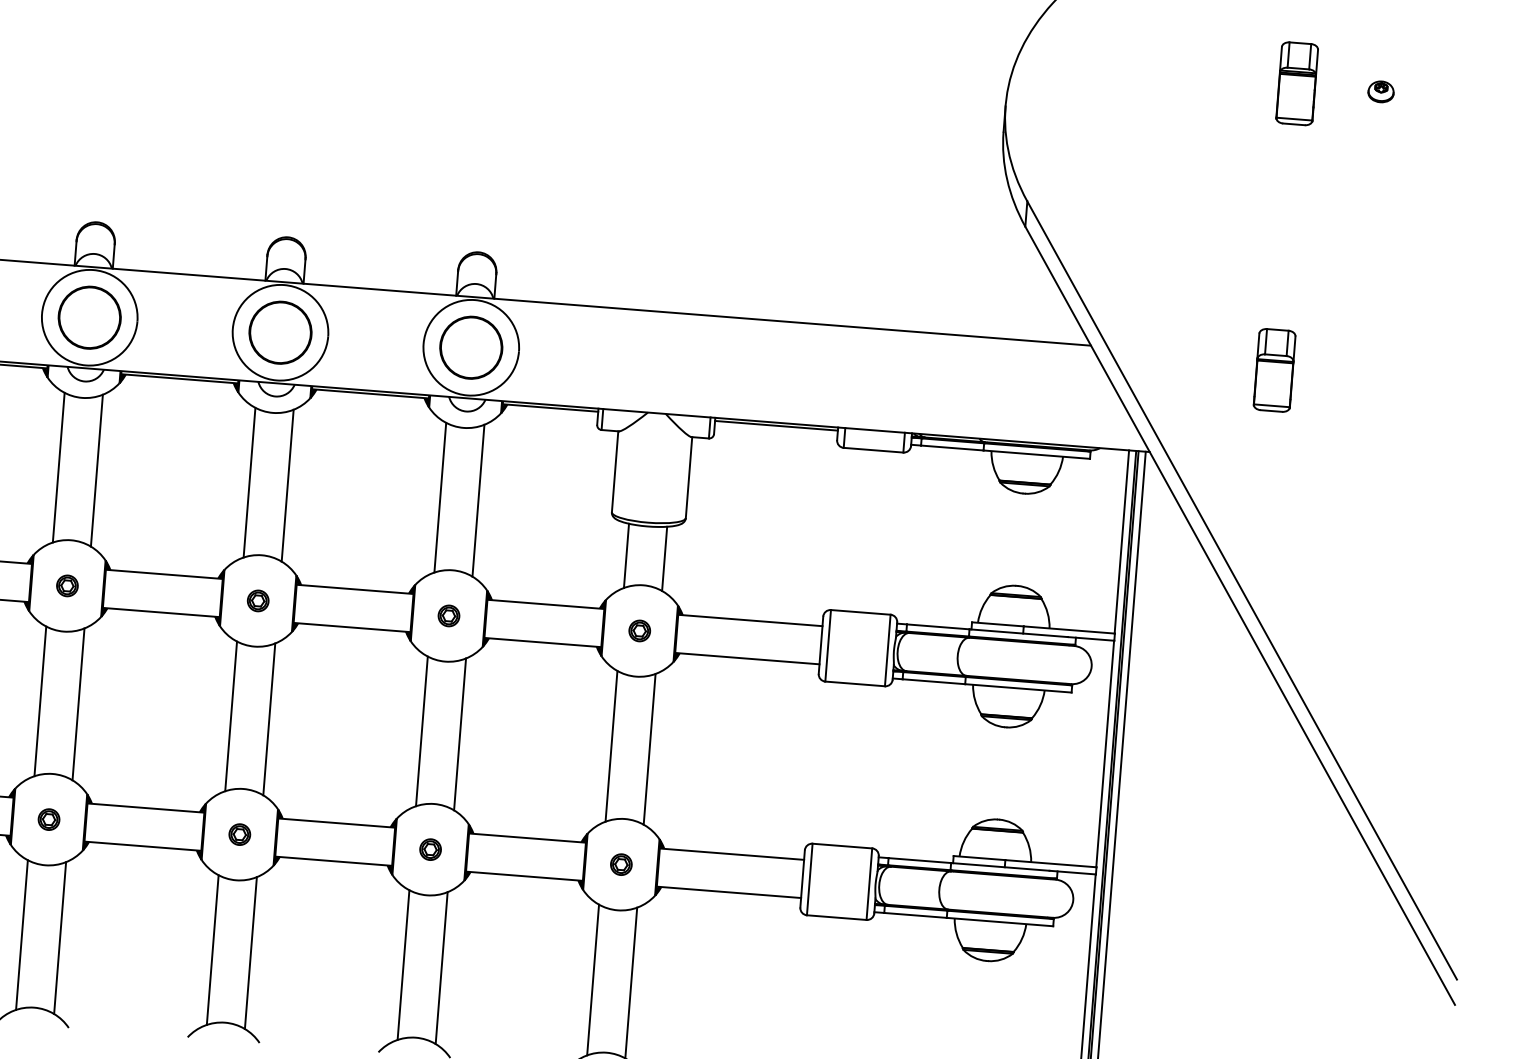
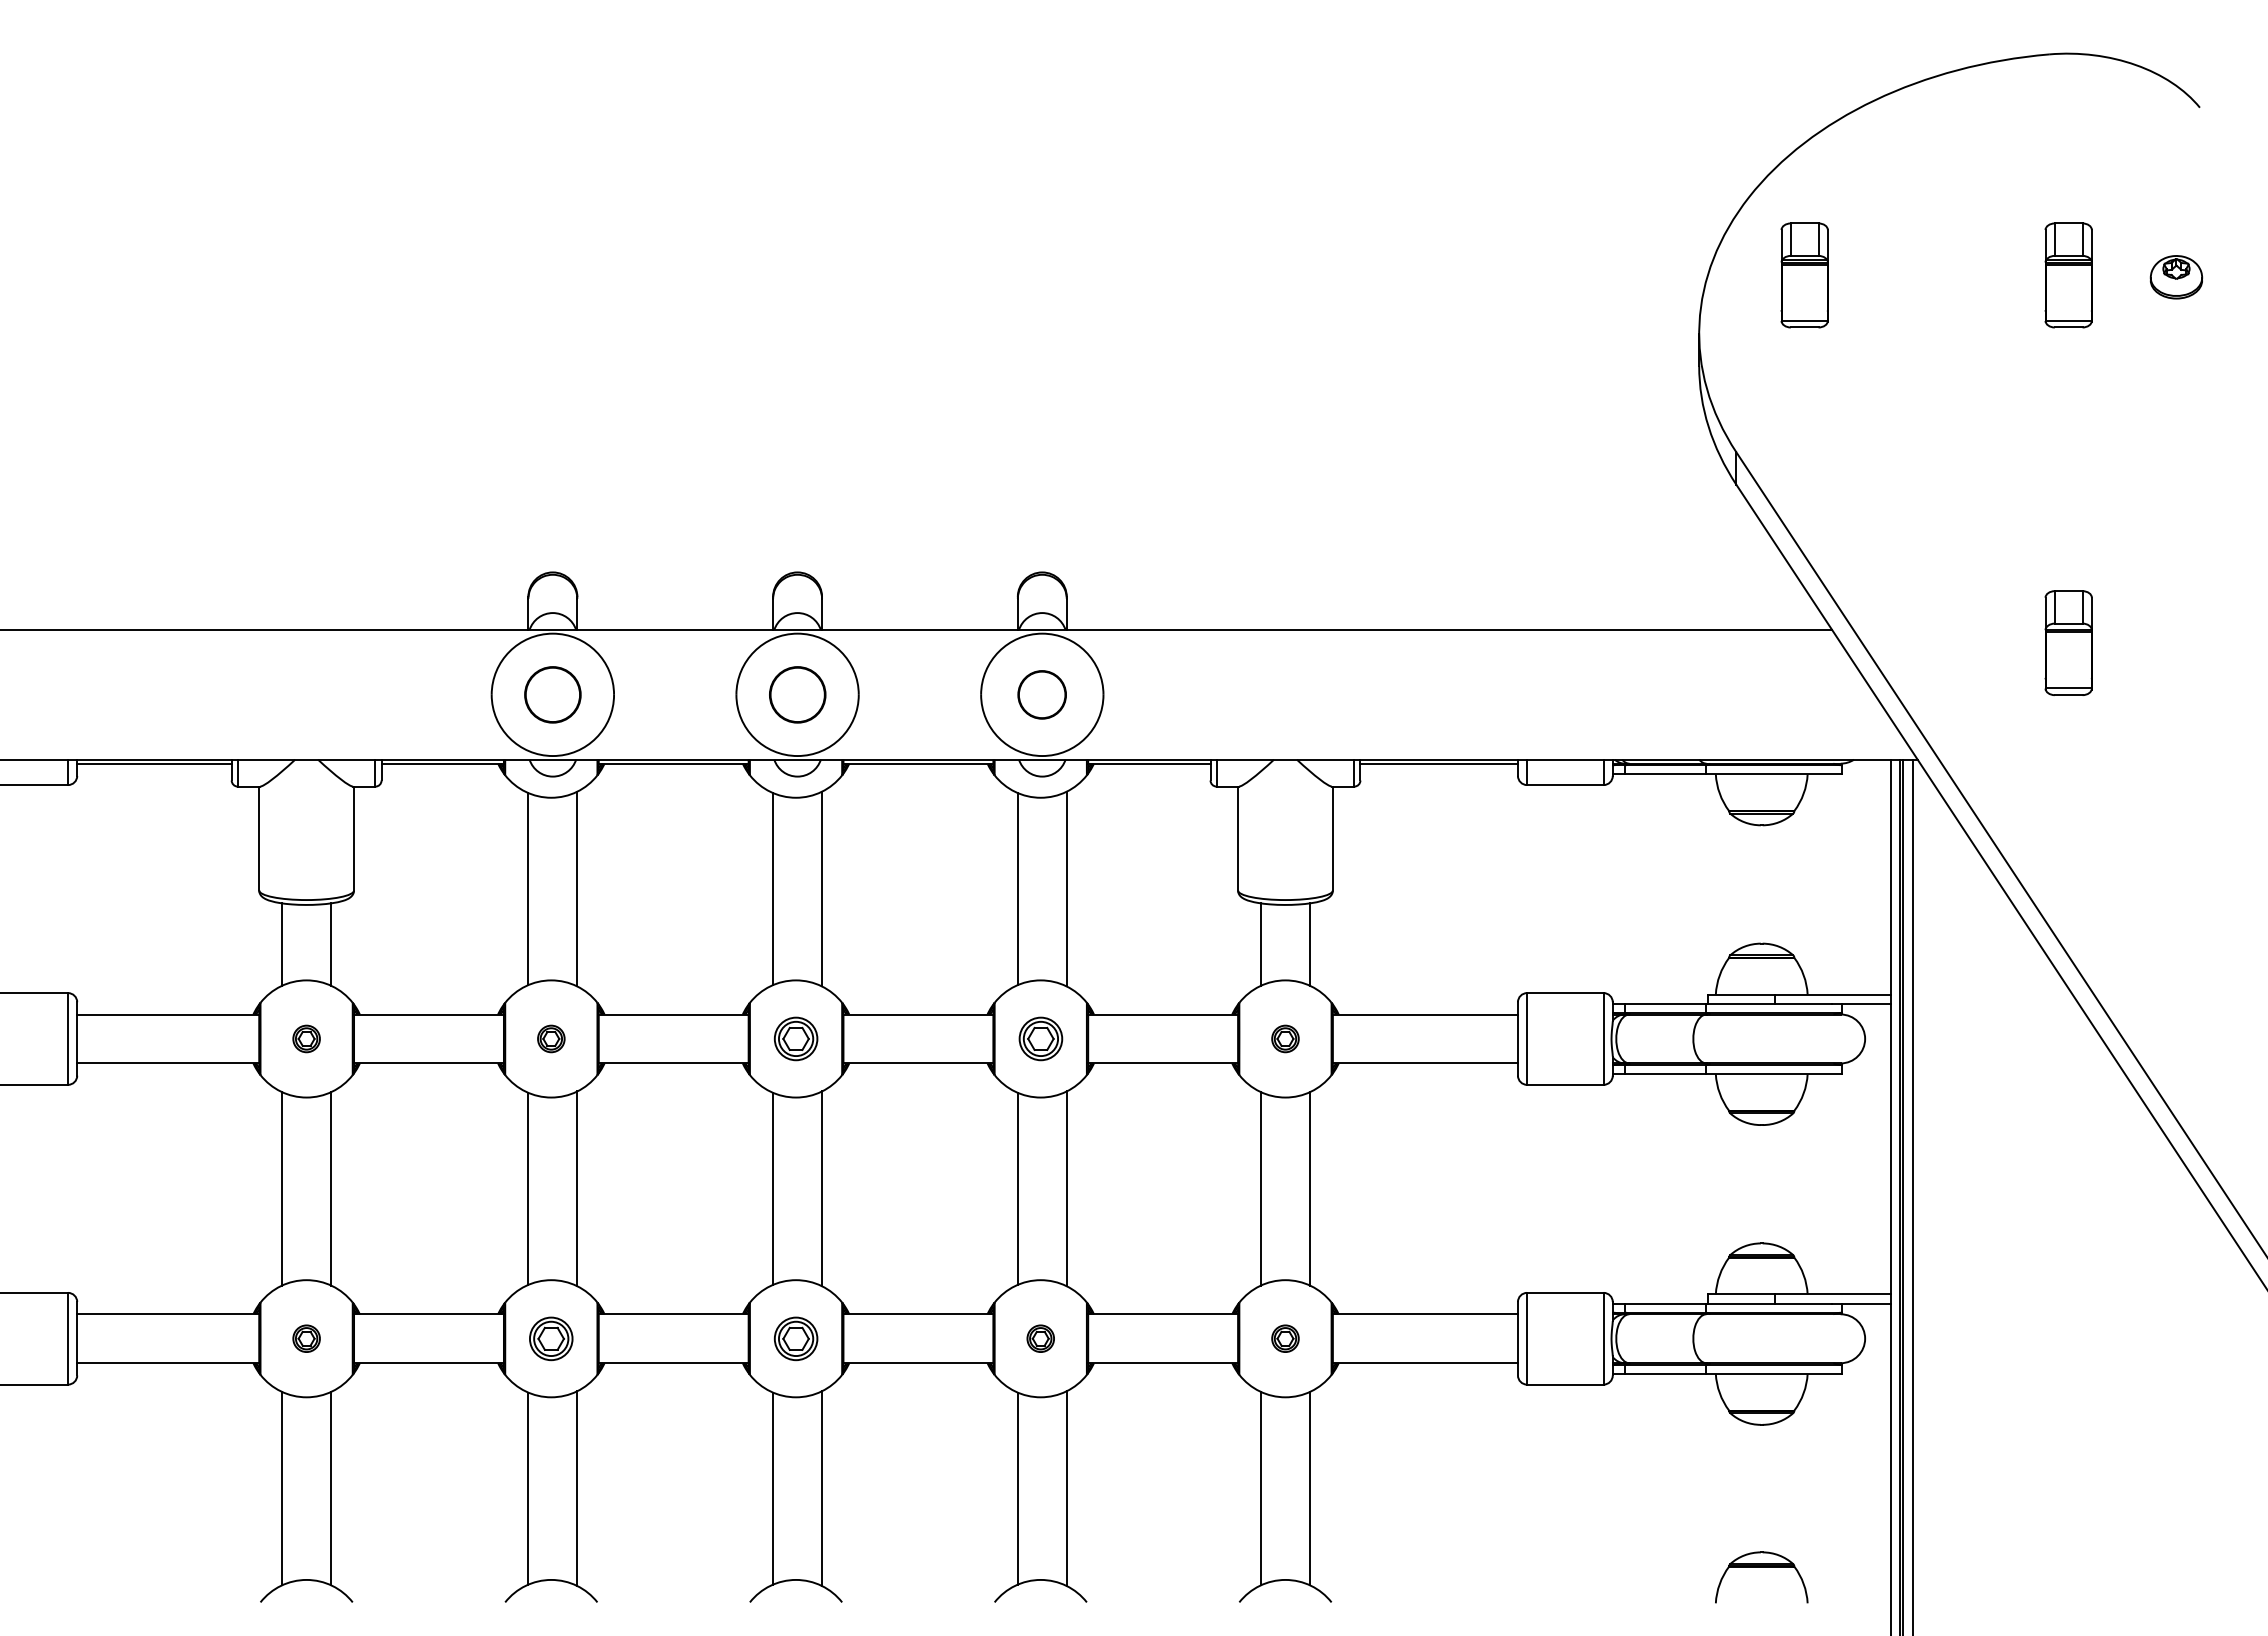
part: (1091, 67) -> (1804, 275), added
part: (1381, 92) -> (2176, 277), size x1.6
circle: (89, 317) -> (552, 694), size x0.7
circle: (280, 332) -> (797, 694), size x0.7
circle: (470, 347) -> (1041, 694), size x0.6
part: (257, 600) -> (795, 1038), size x1.6
part: (448, 615) -> (1040, 1038), size x1.6
part: (49, 819) -> (551, 1338), size x1.6
part: (239, 834) -> (795, 1338), size x1.6

